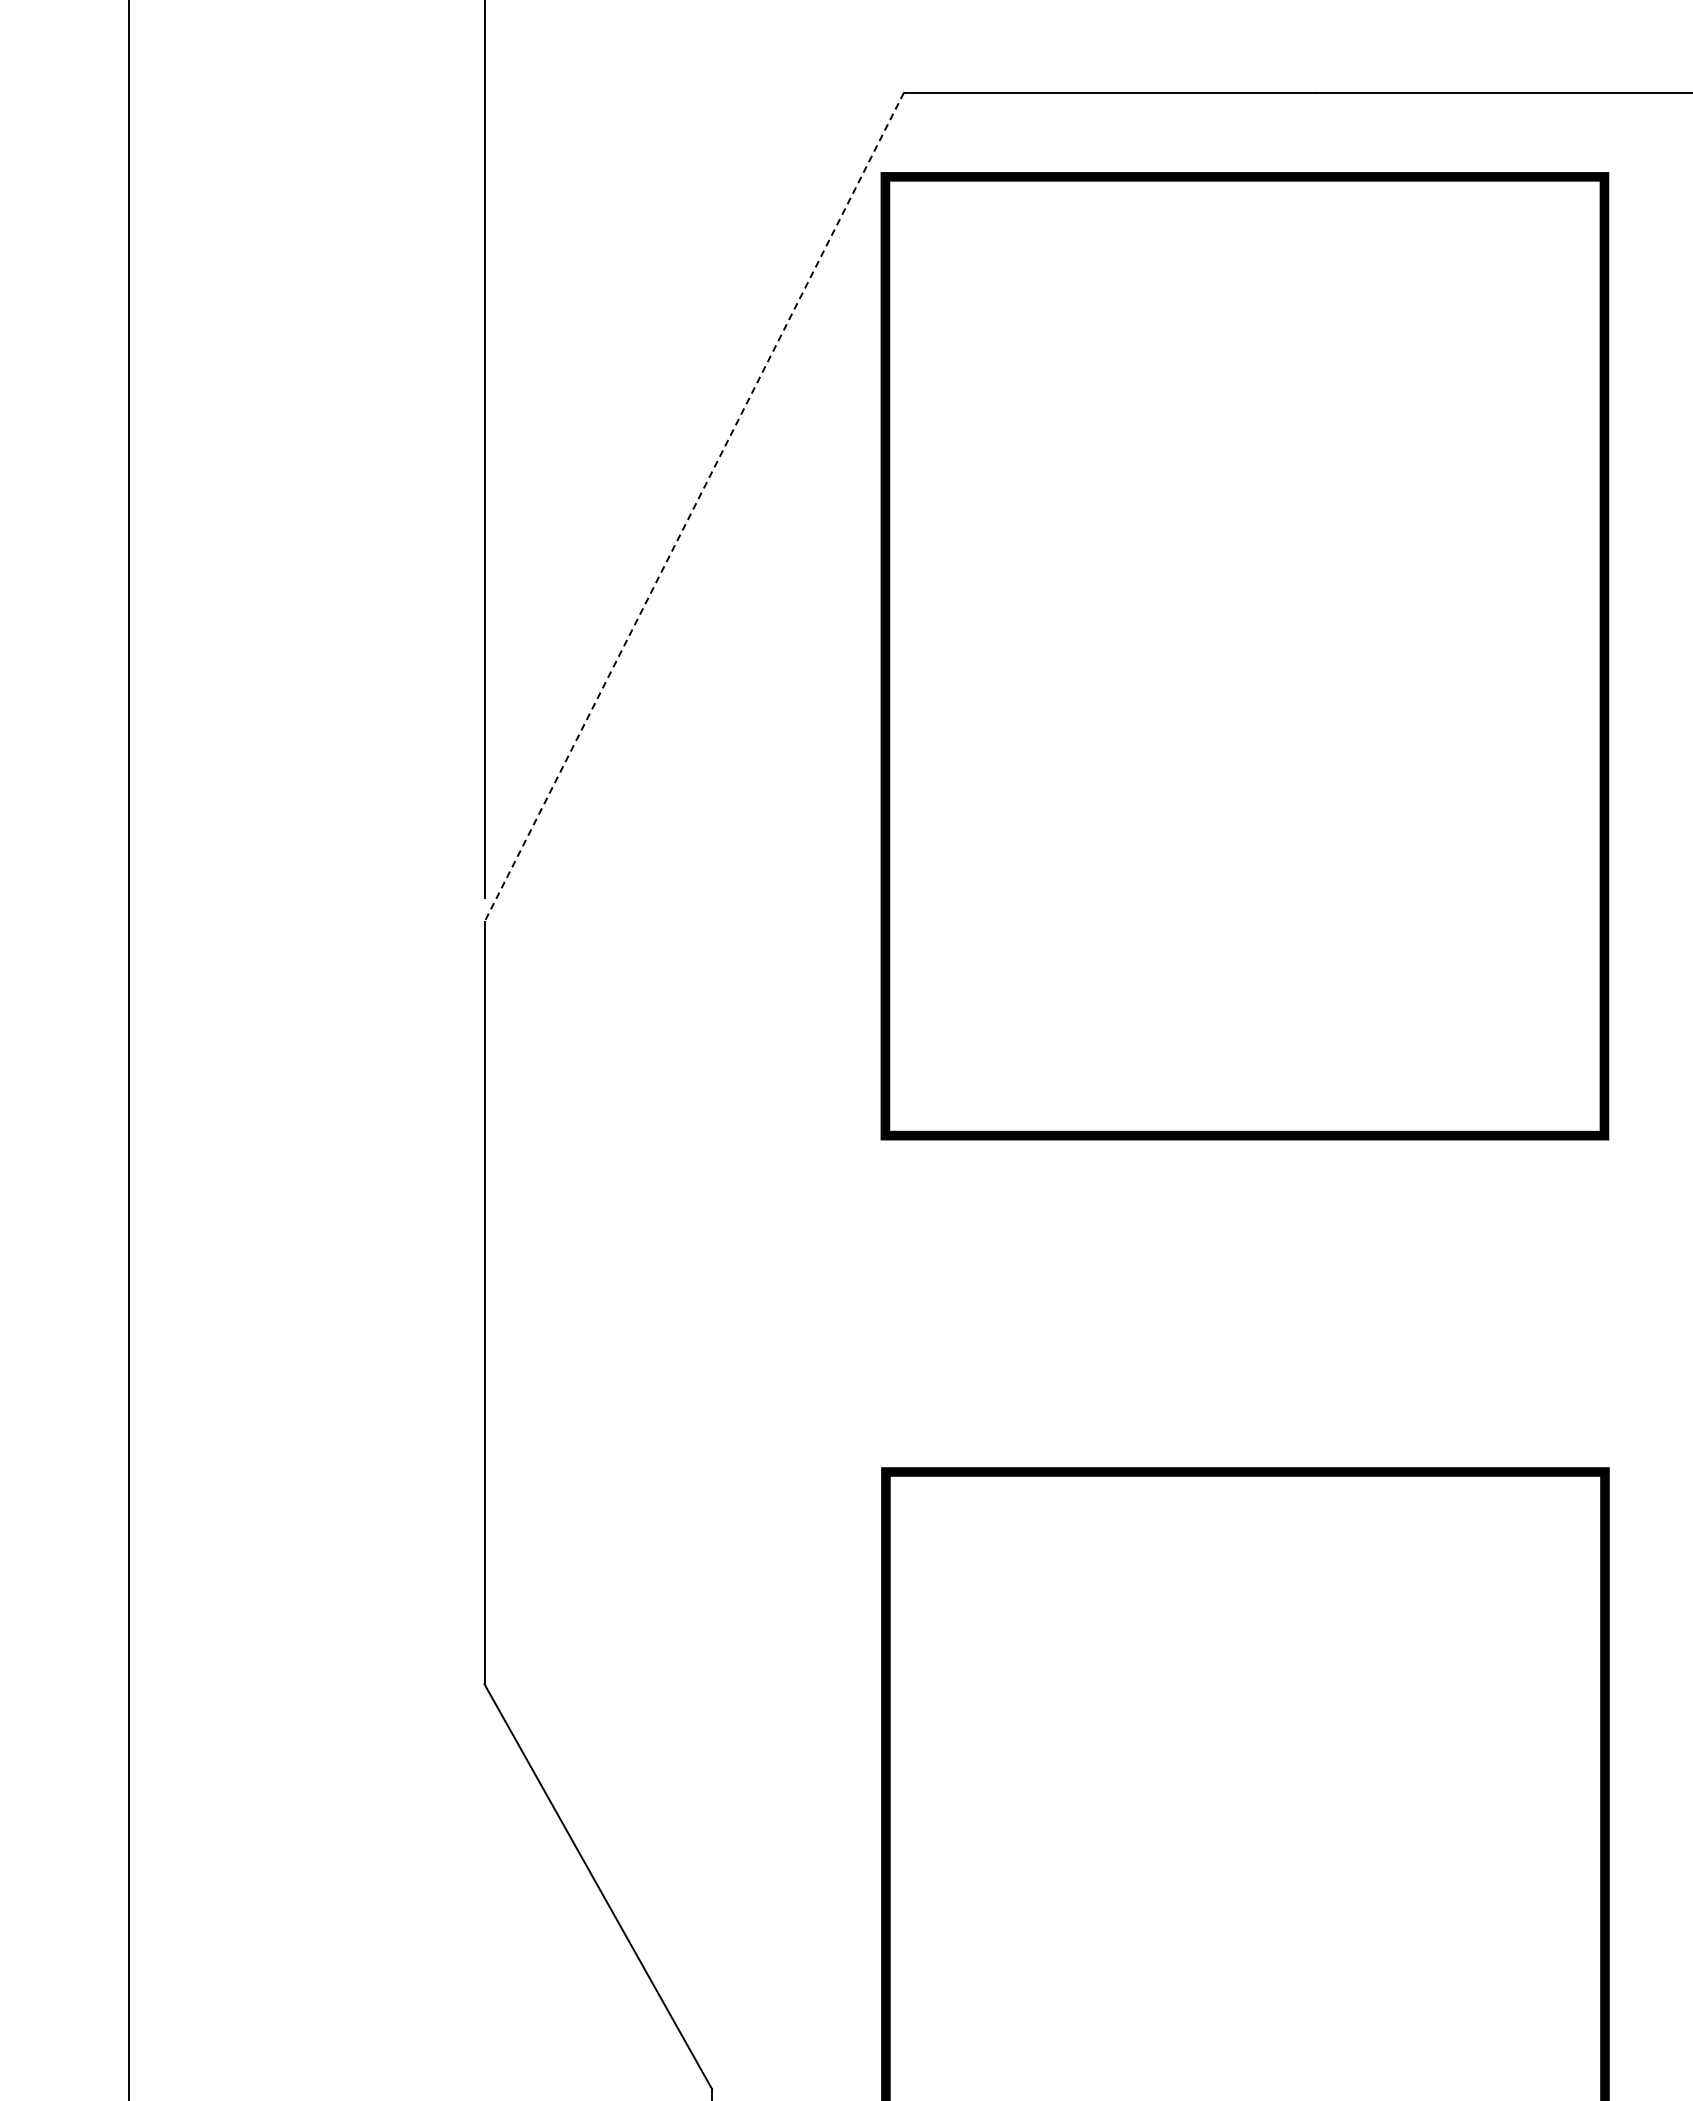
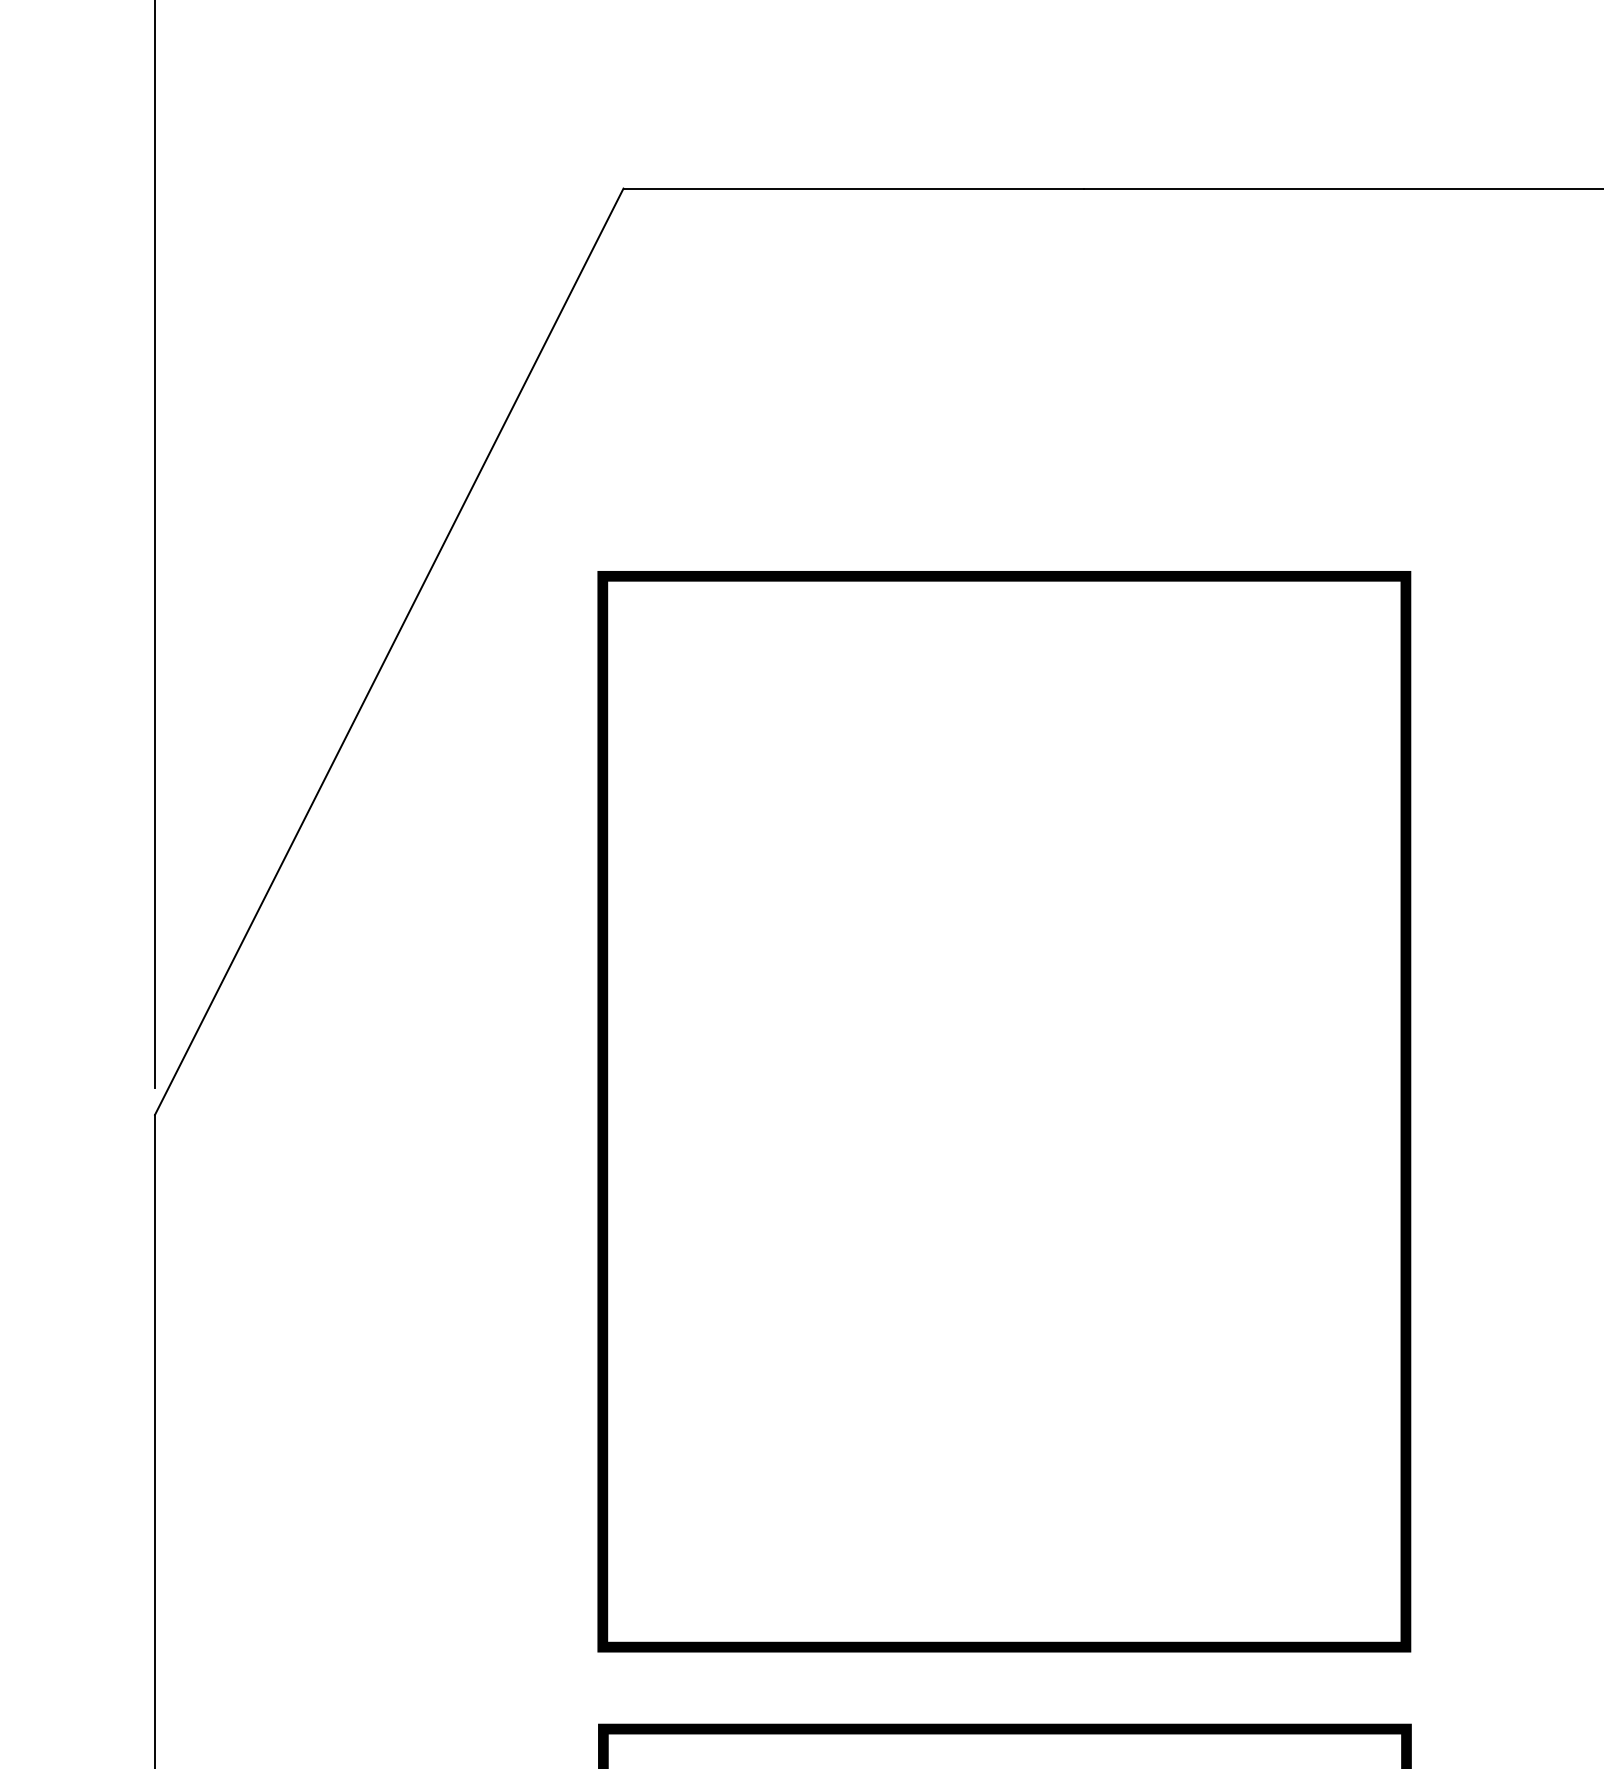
line: (694, 507) -> (389, 651), dashed -> solid
part: (1244, 656) -> (1003, 1112), moved

